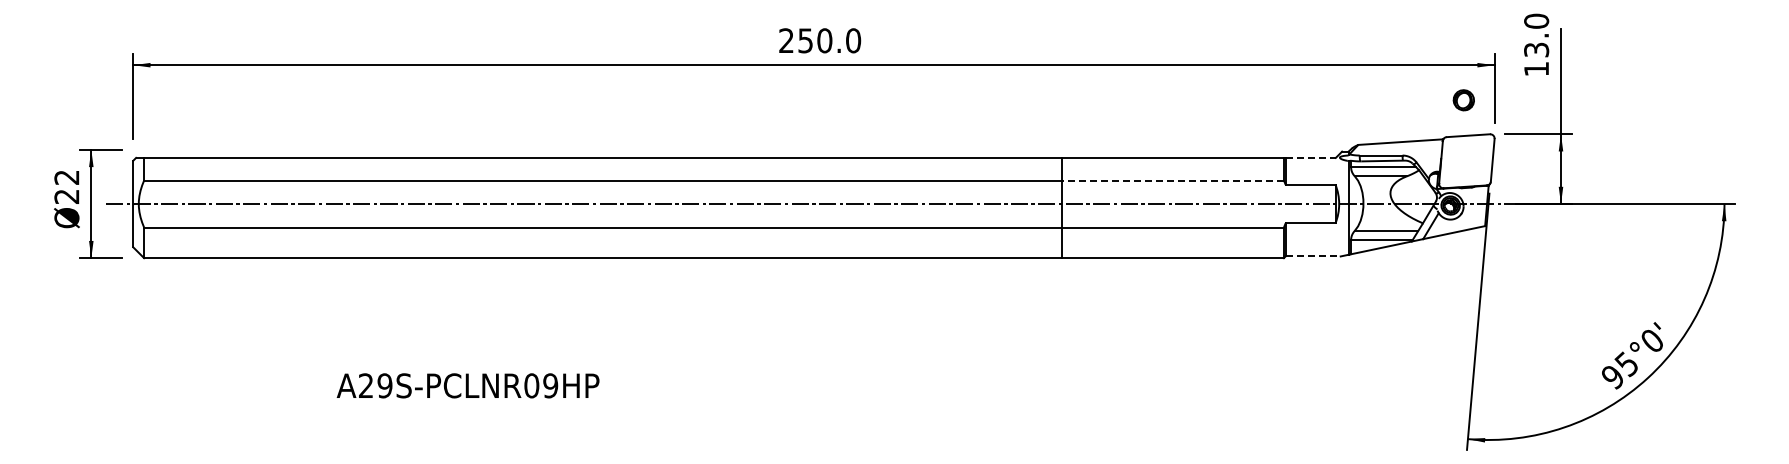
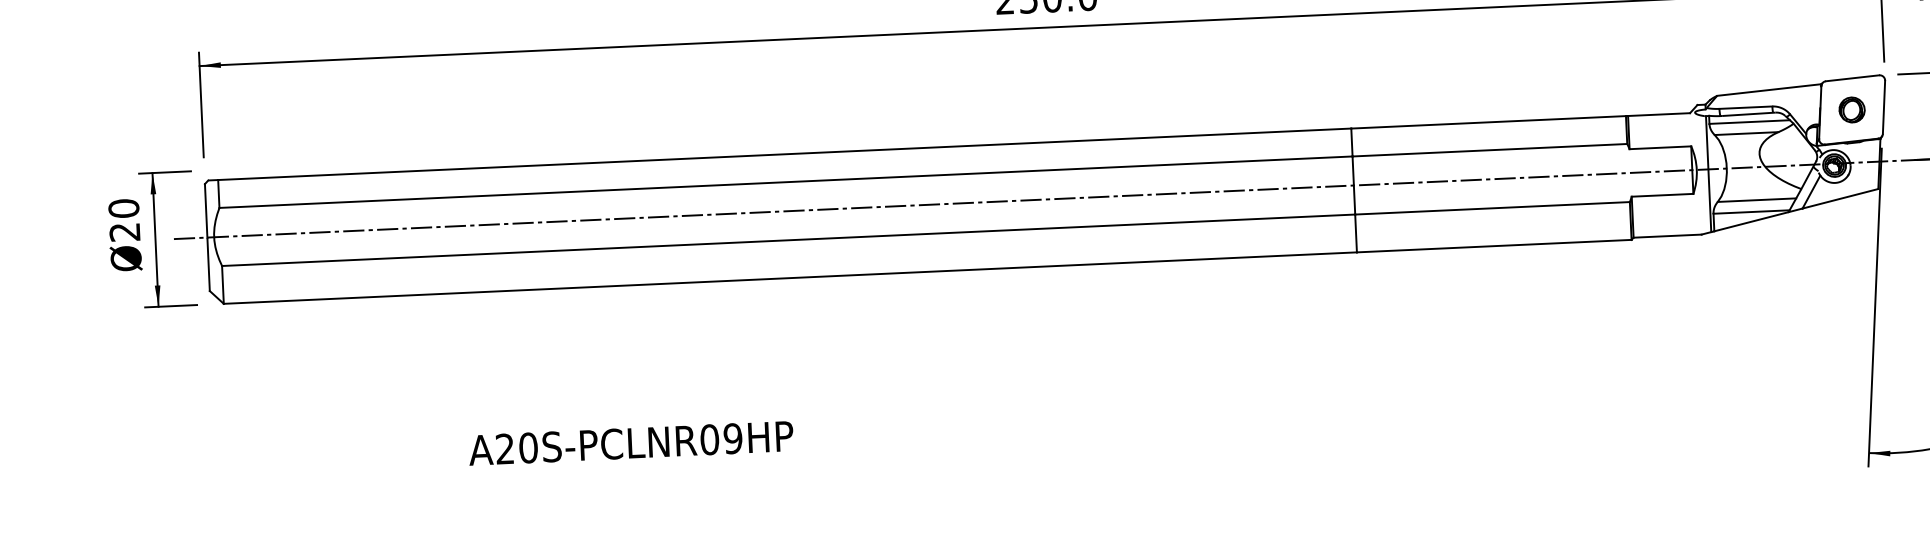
part: (1463, 100) -> (1851, 110), moved
line: (1311, 157) -> (1659, 114), dashed -> solid
text: (66, 177) -> (123, 208), Ø22 -> Ø20
line: (1172, 180) -> (1489, 150), dashed -> solid
line: (1313, 256) -> (1668, 236), dashed -> solid
text: (384, 385) -> (527, 447), A29S-PCLNR09HP -> A20S-PCLNR09HP

